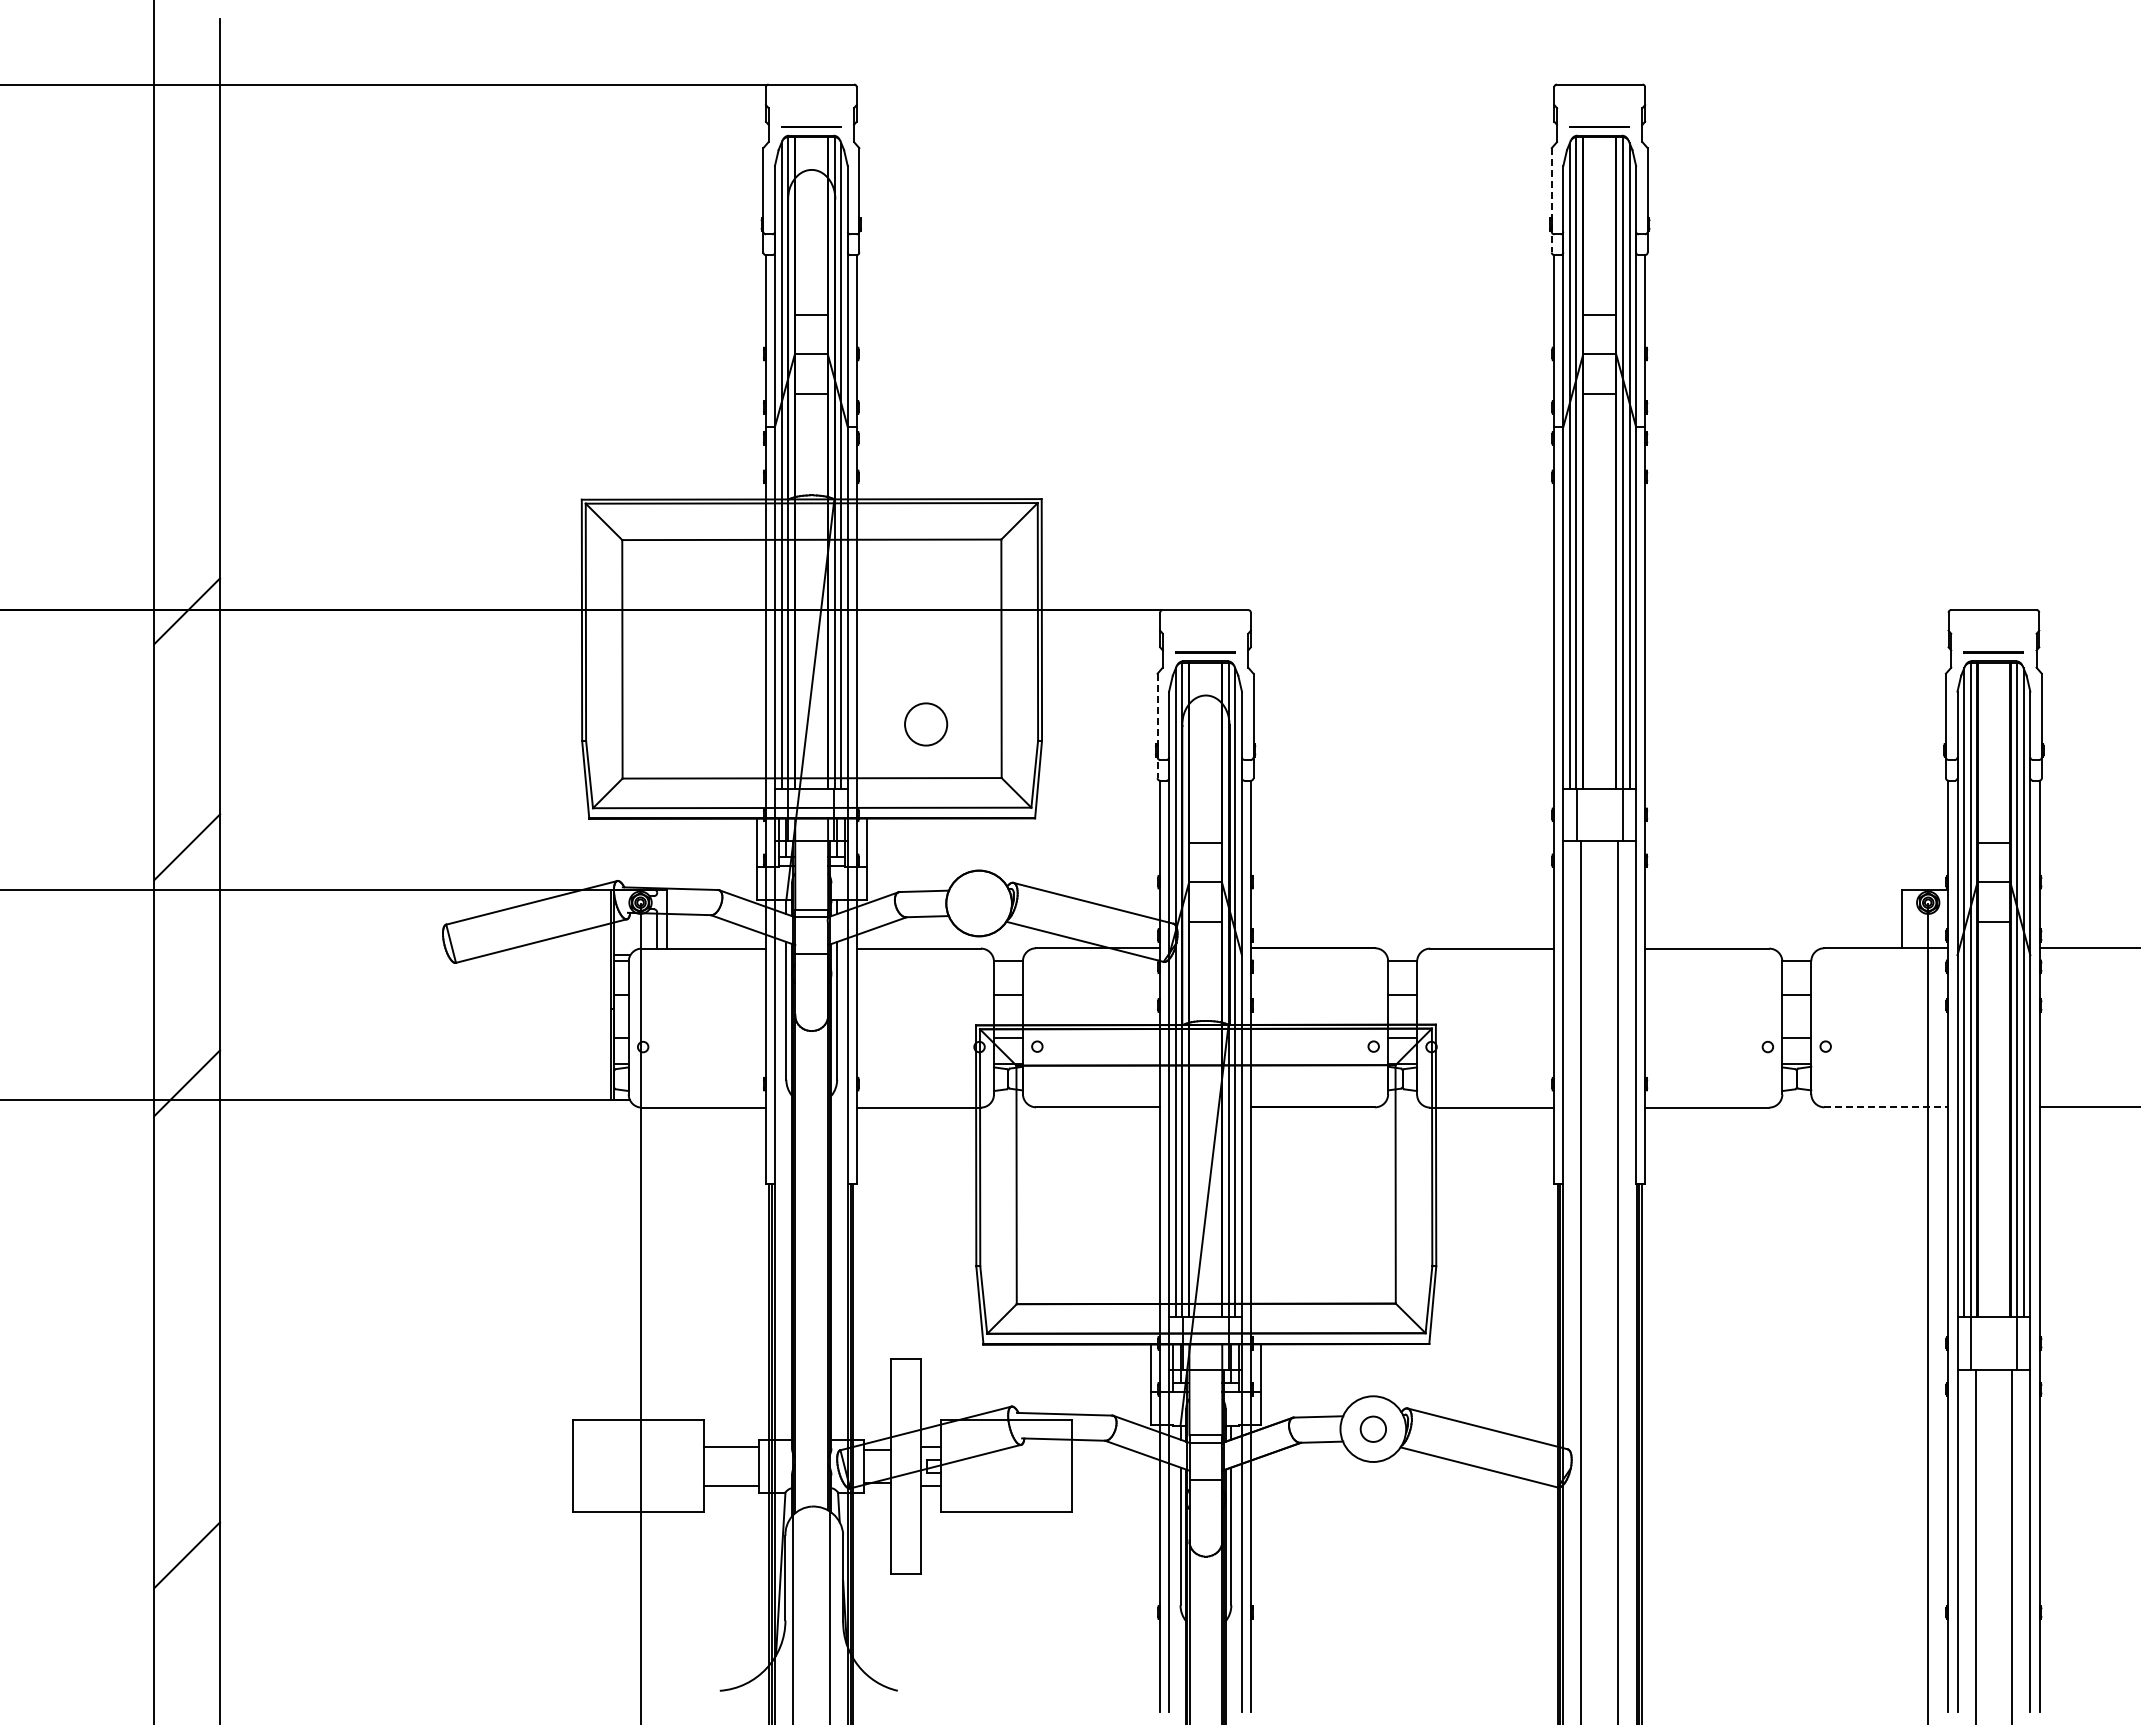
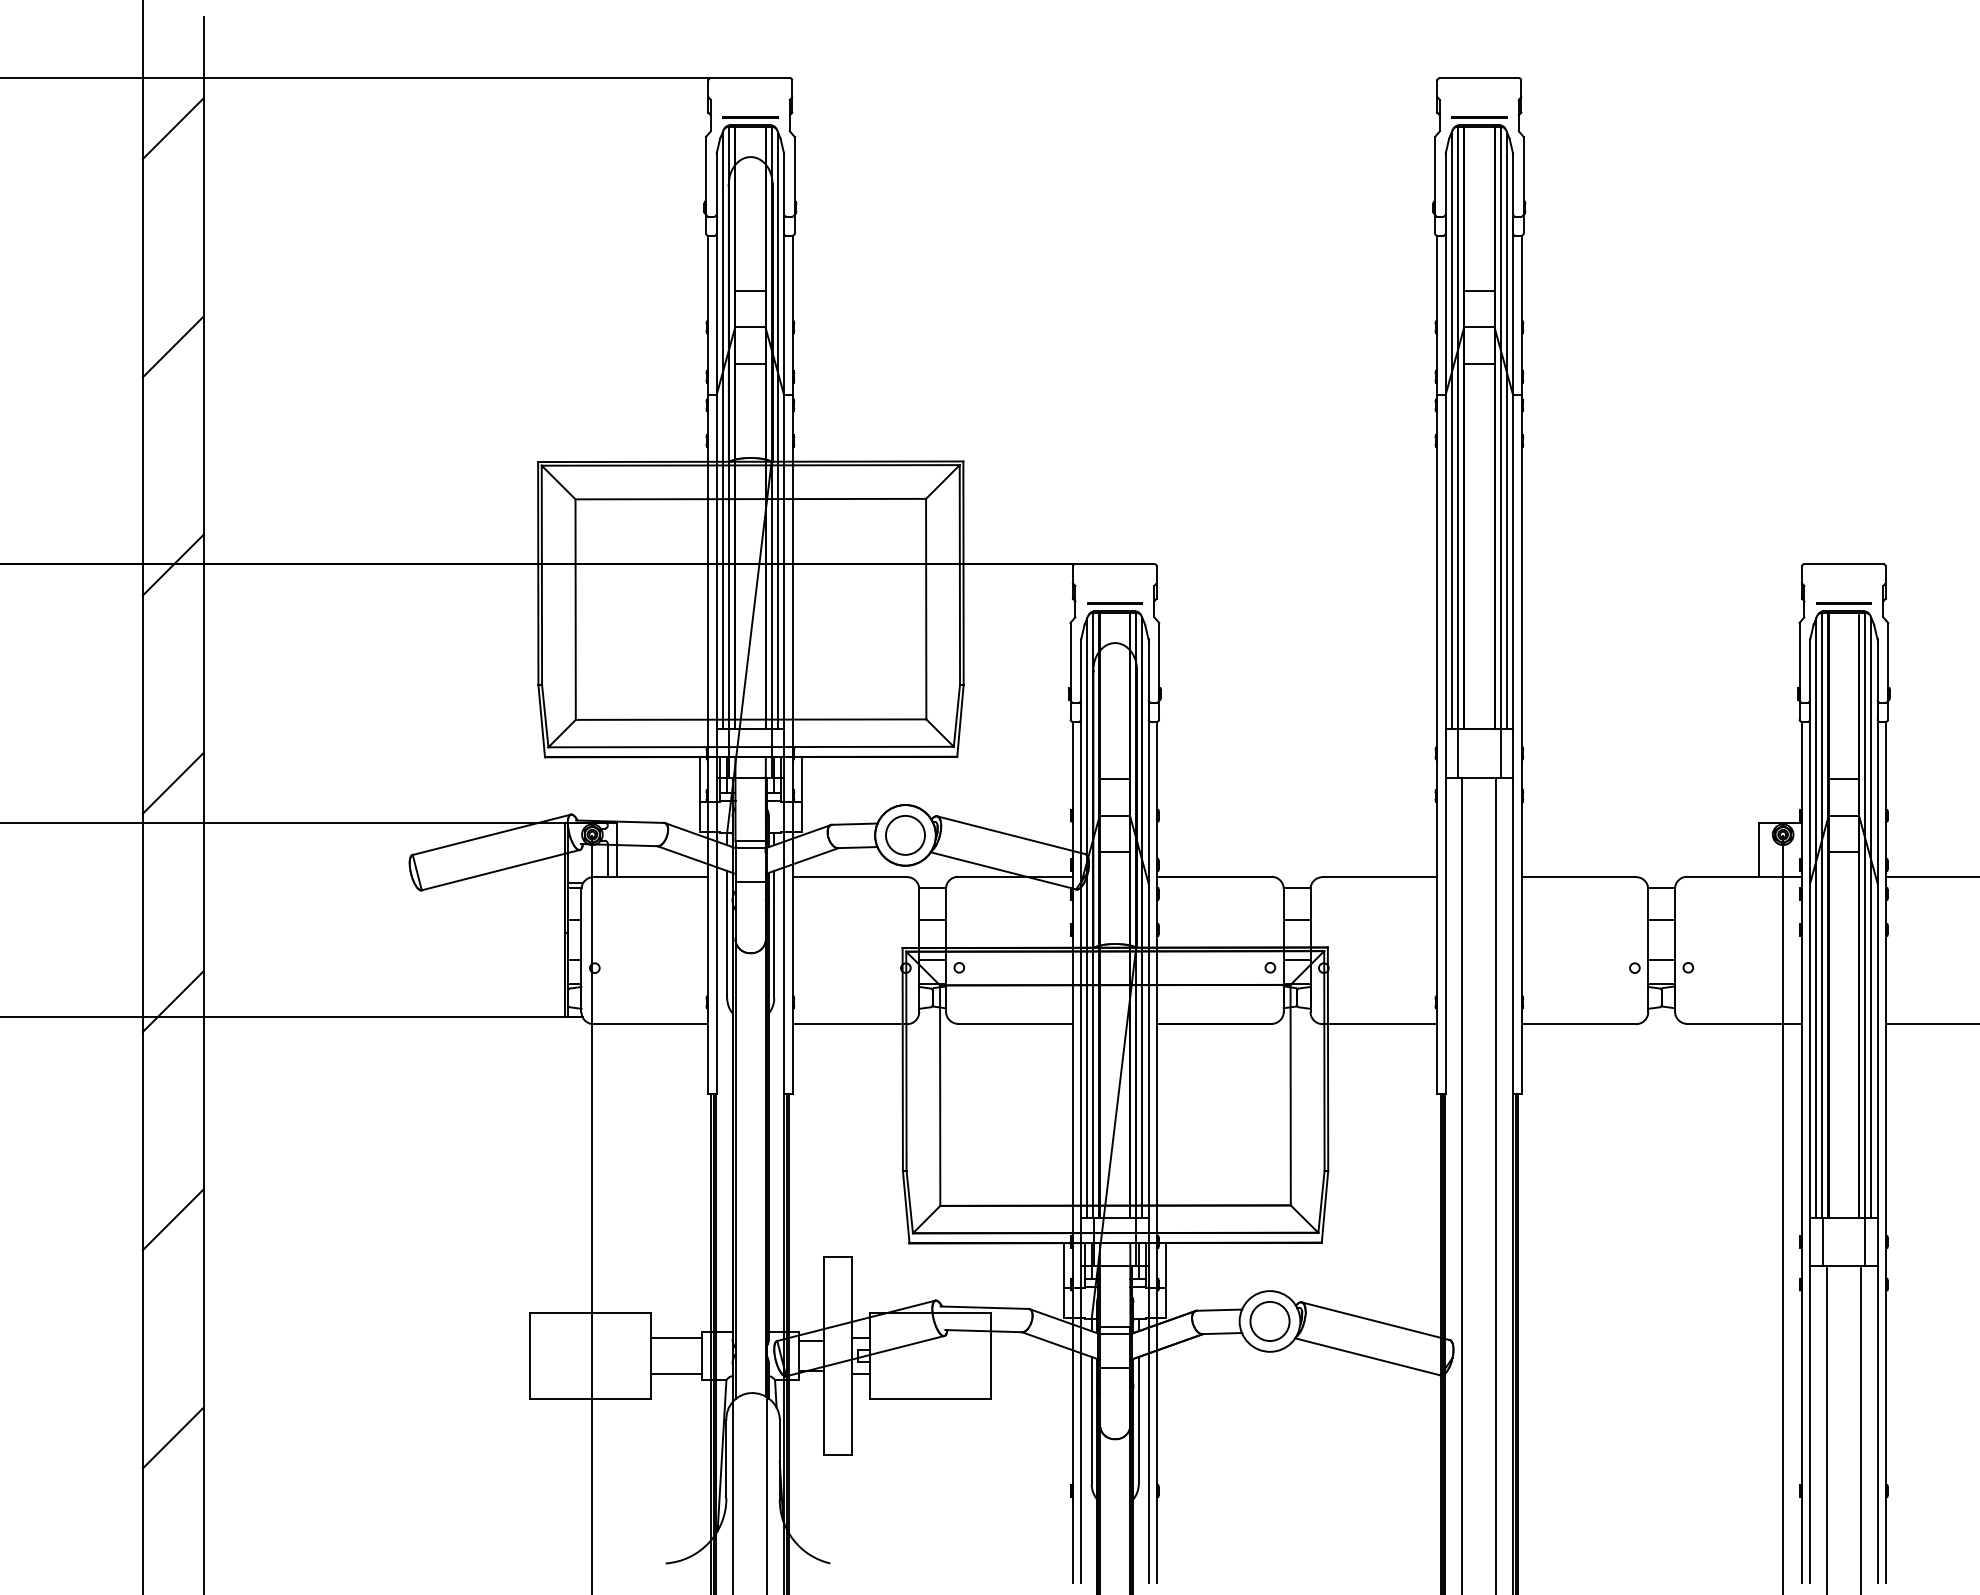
line: (187, 139) -> (173, 128), added
line: (1551, 200) -> (1434, 185), dashed -> solid
line: (187, 375) -> (173, 347), added
circle: (926, 724) -> (905, 835), moved
line: (1157, 726) -> (1070, 671), dashed -> solid
line: (1886, 1107) -> (1744, 1024), dashed -> solid
line: (187, 1319) -> (173, 1220), added
circle: (1373, 1429) -> (1270, 1321), size x1.67

